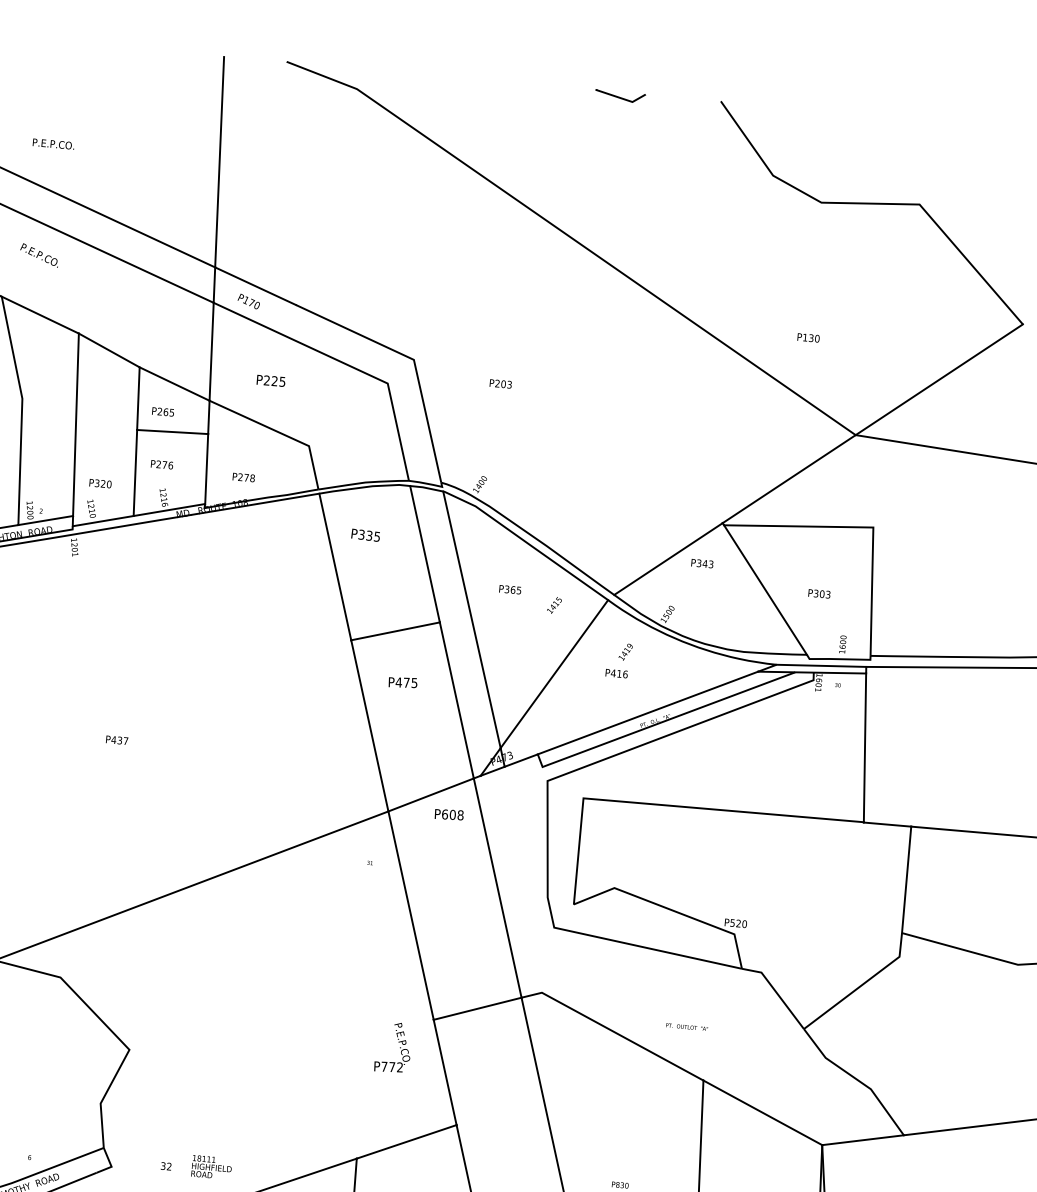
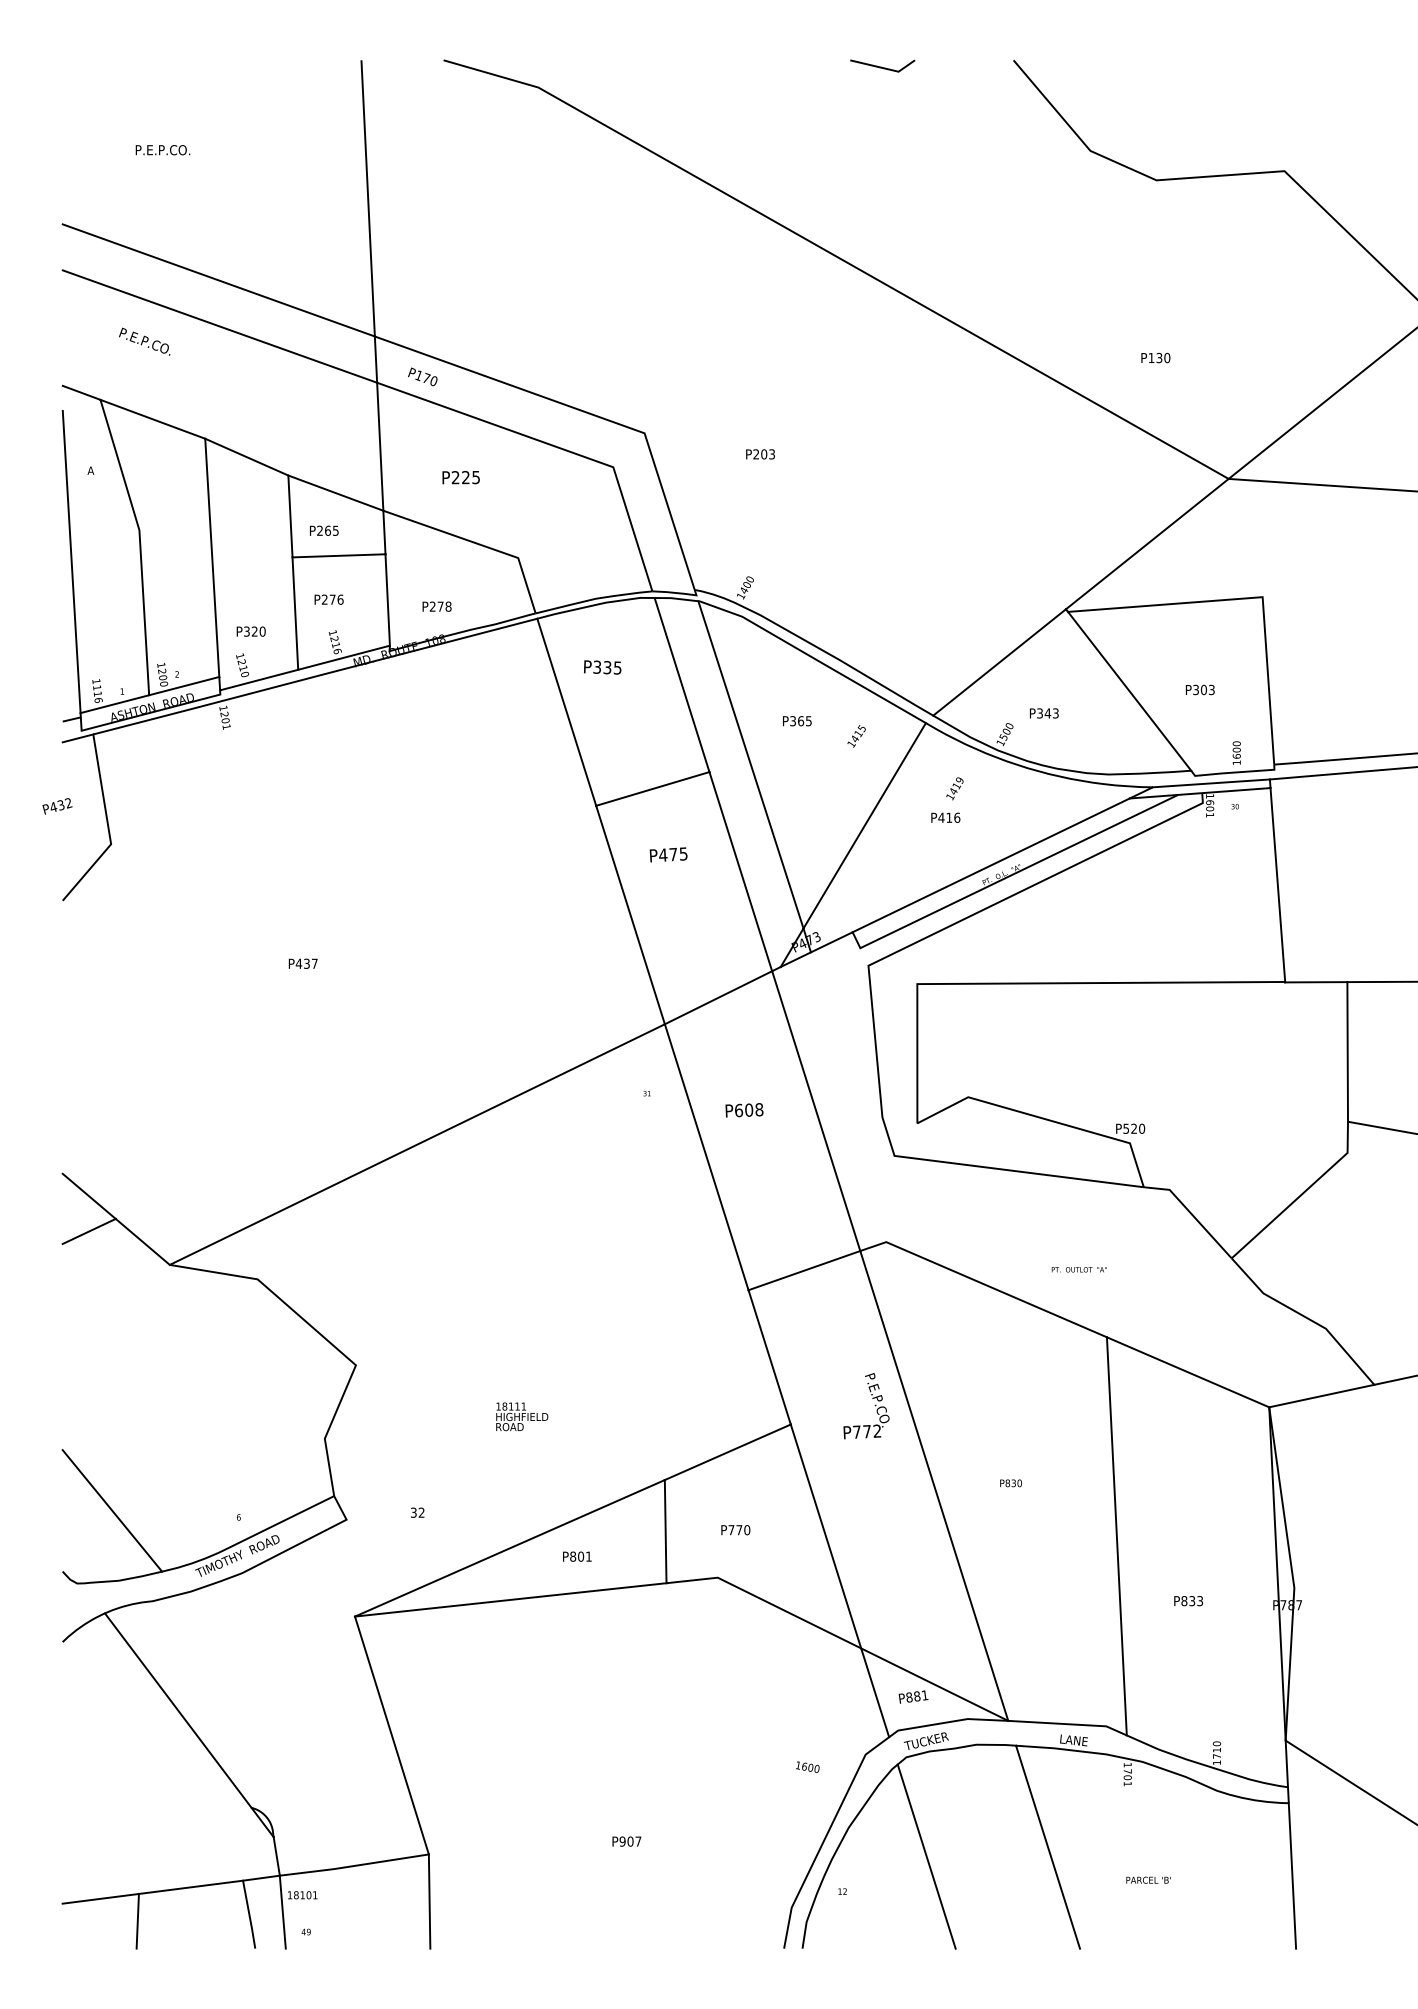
text: (53, 144) -> (162, 150), moved
text: (702, 563) -> (1044, 713), moved
text: (449, 814) -> (744, 1110), moved
text: (393, 1047) -> (866, 1406), moved
text: (212, 1167) -> (522, 1416), moved

